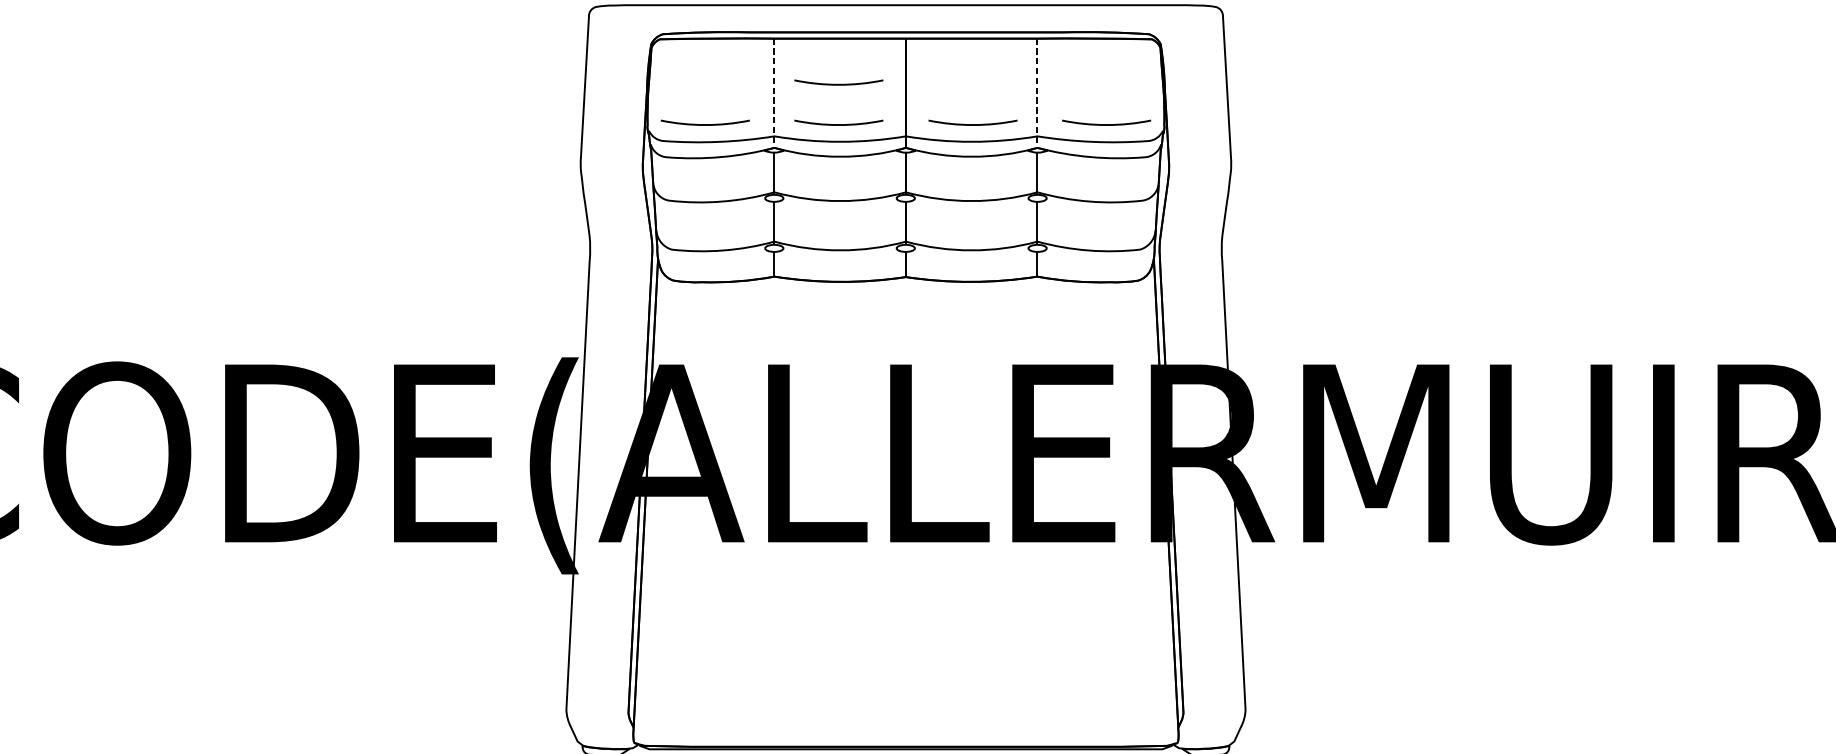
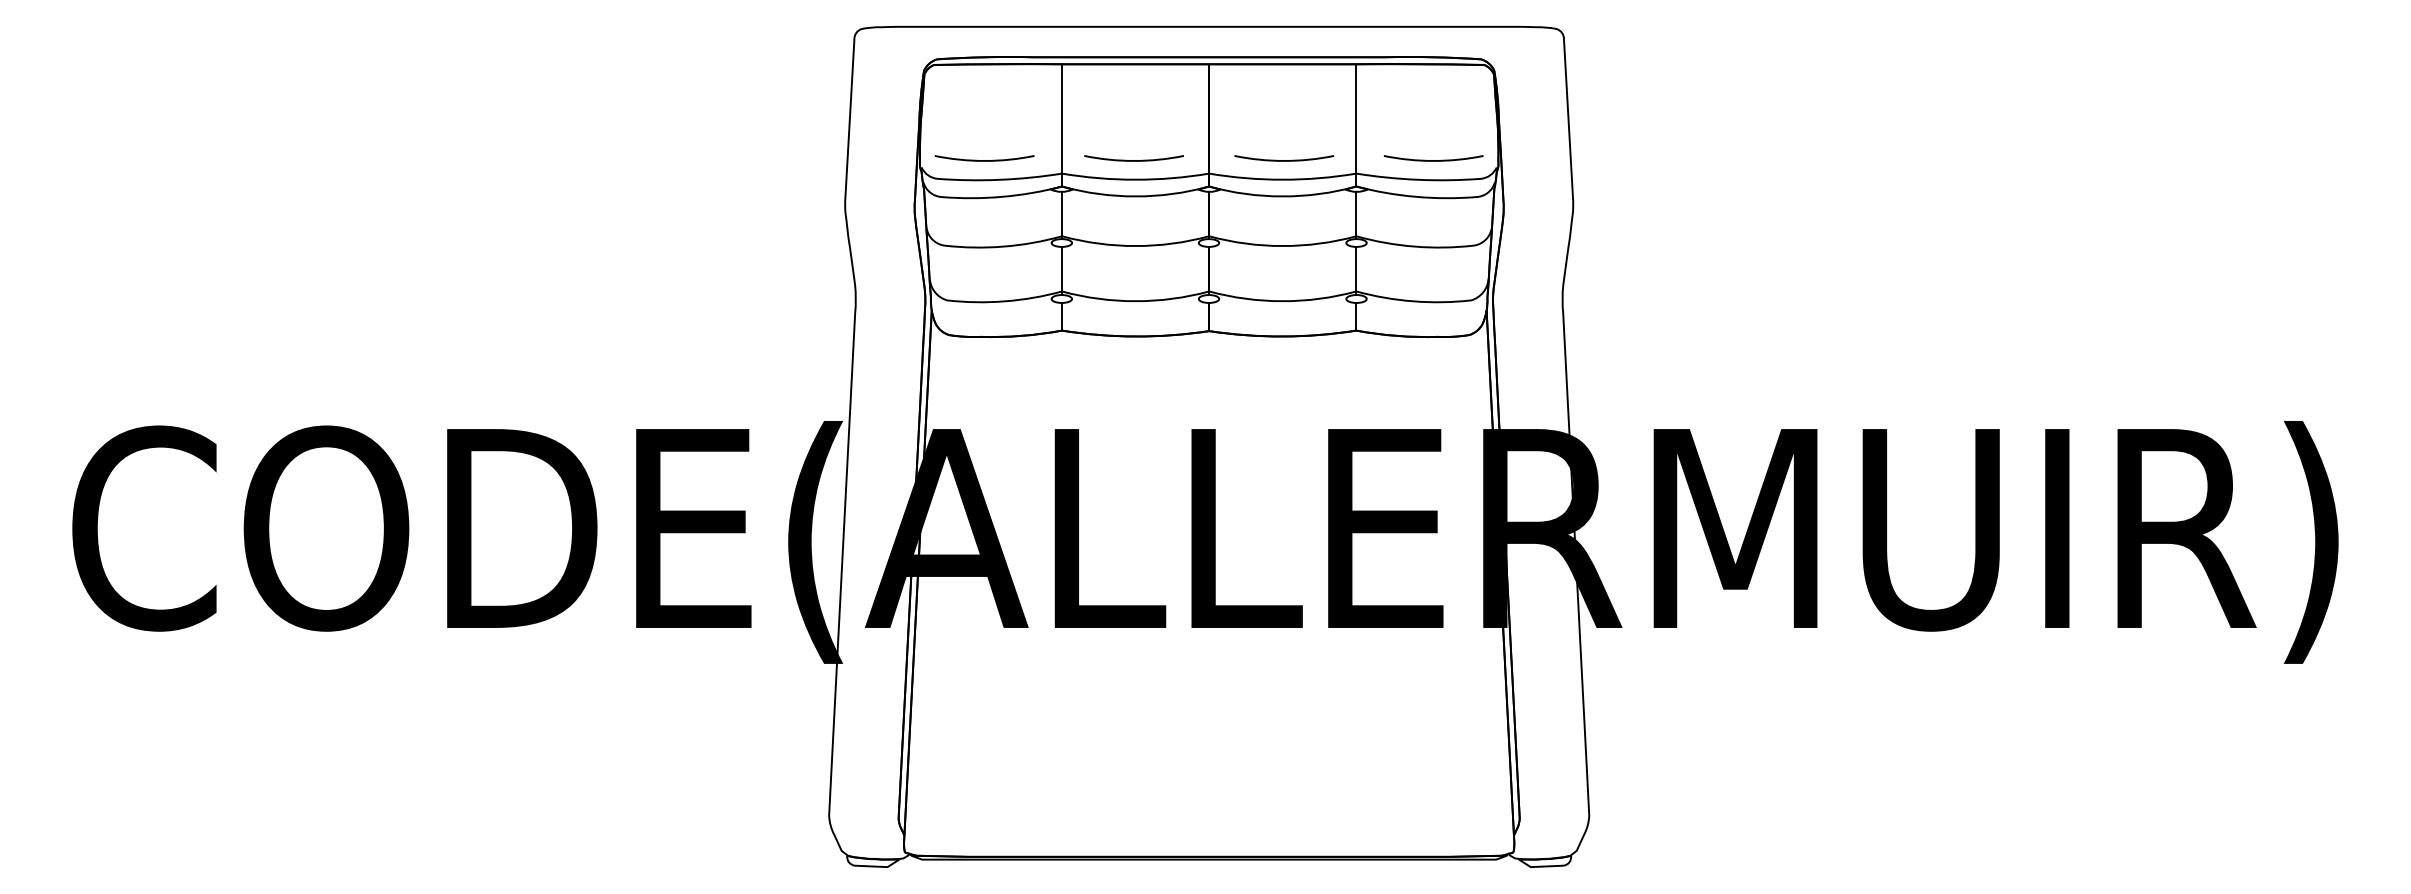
curve: (838, 84) -> (1133, 115), removed
line: (774, 93) -> (1062, 125), dashed -> solid
line: (1037, 93) -> (1356, 125), dashed -> solid

